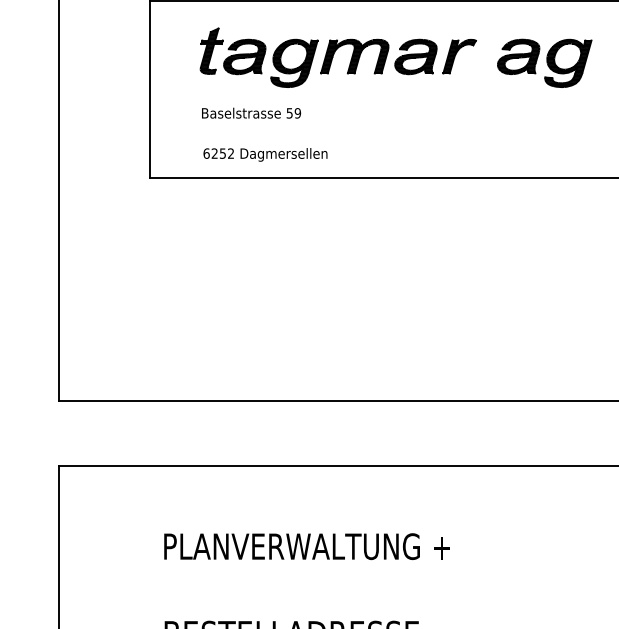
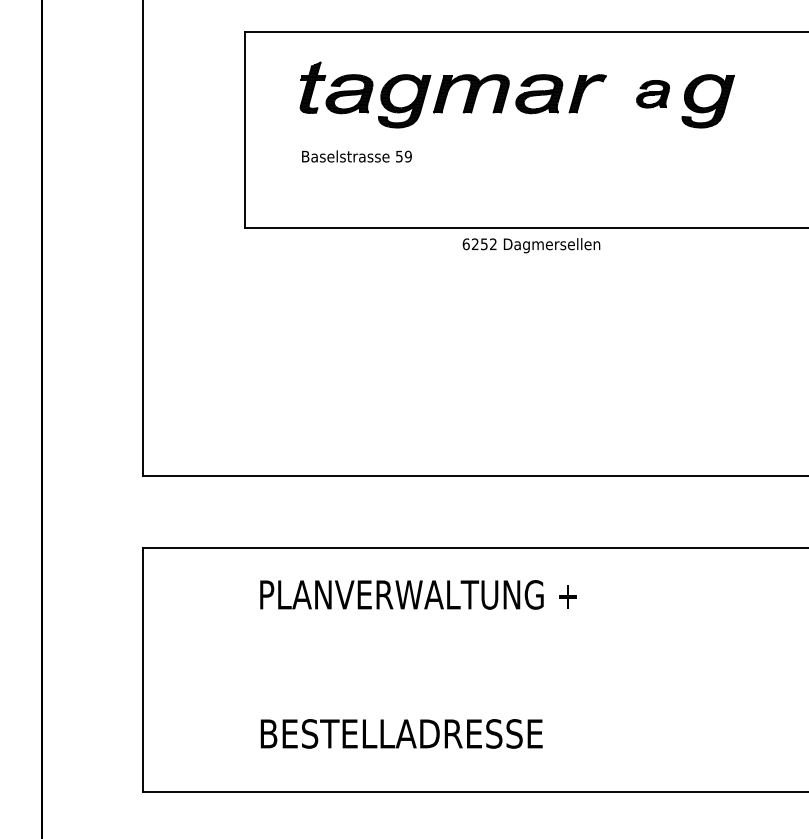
part: (518, 57) -> (652, 94), size x0.7
text: (265, 154) -> (531, 245), moved
text: (307, 546) -> (418, 594), moved

